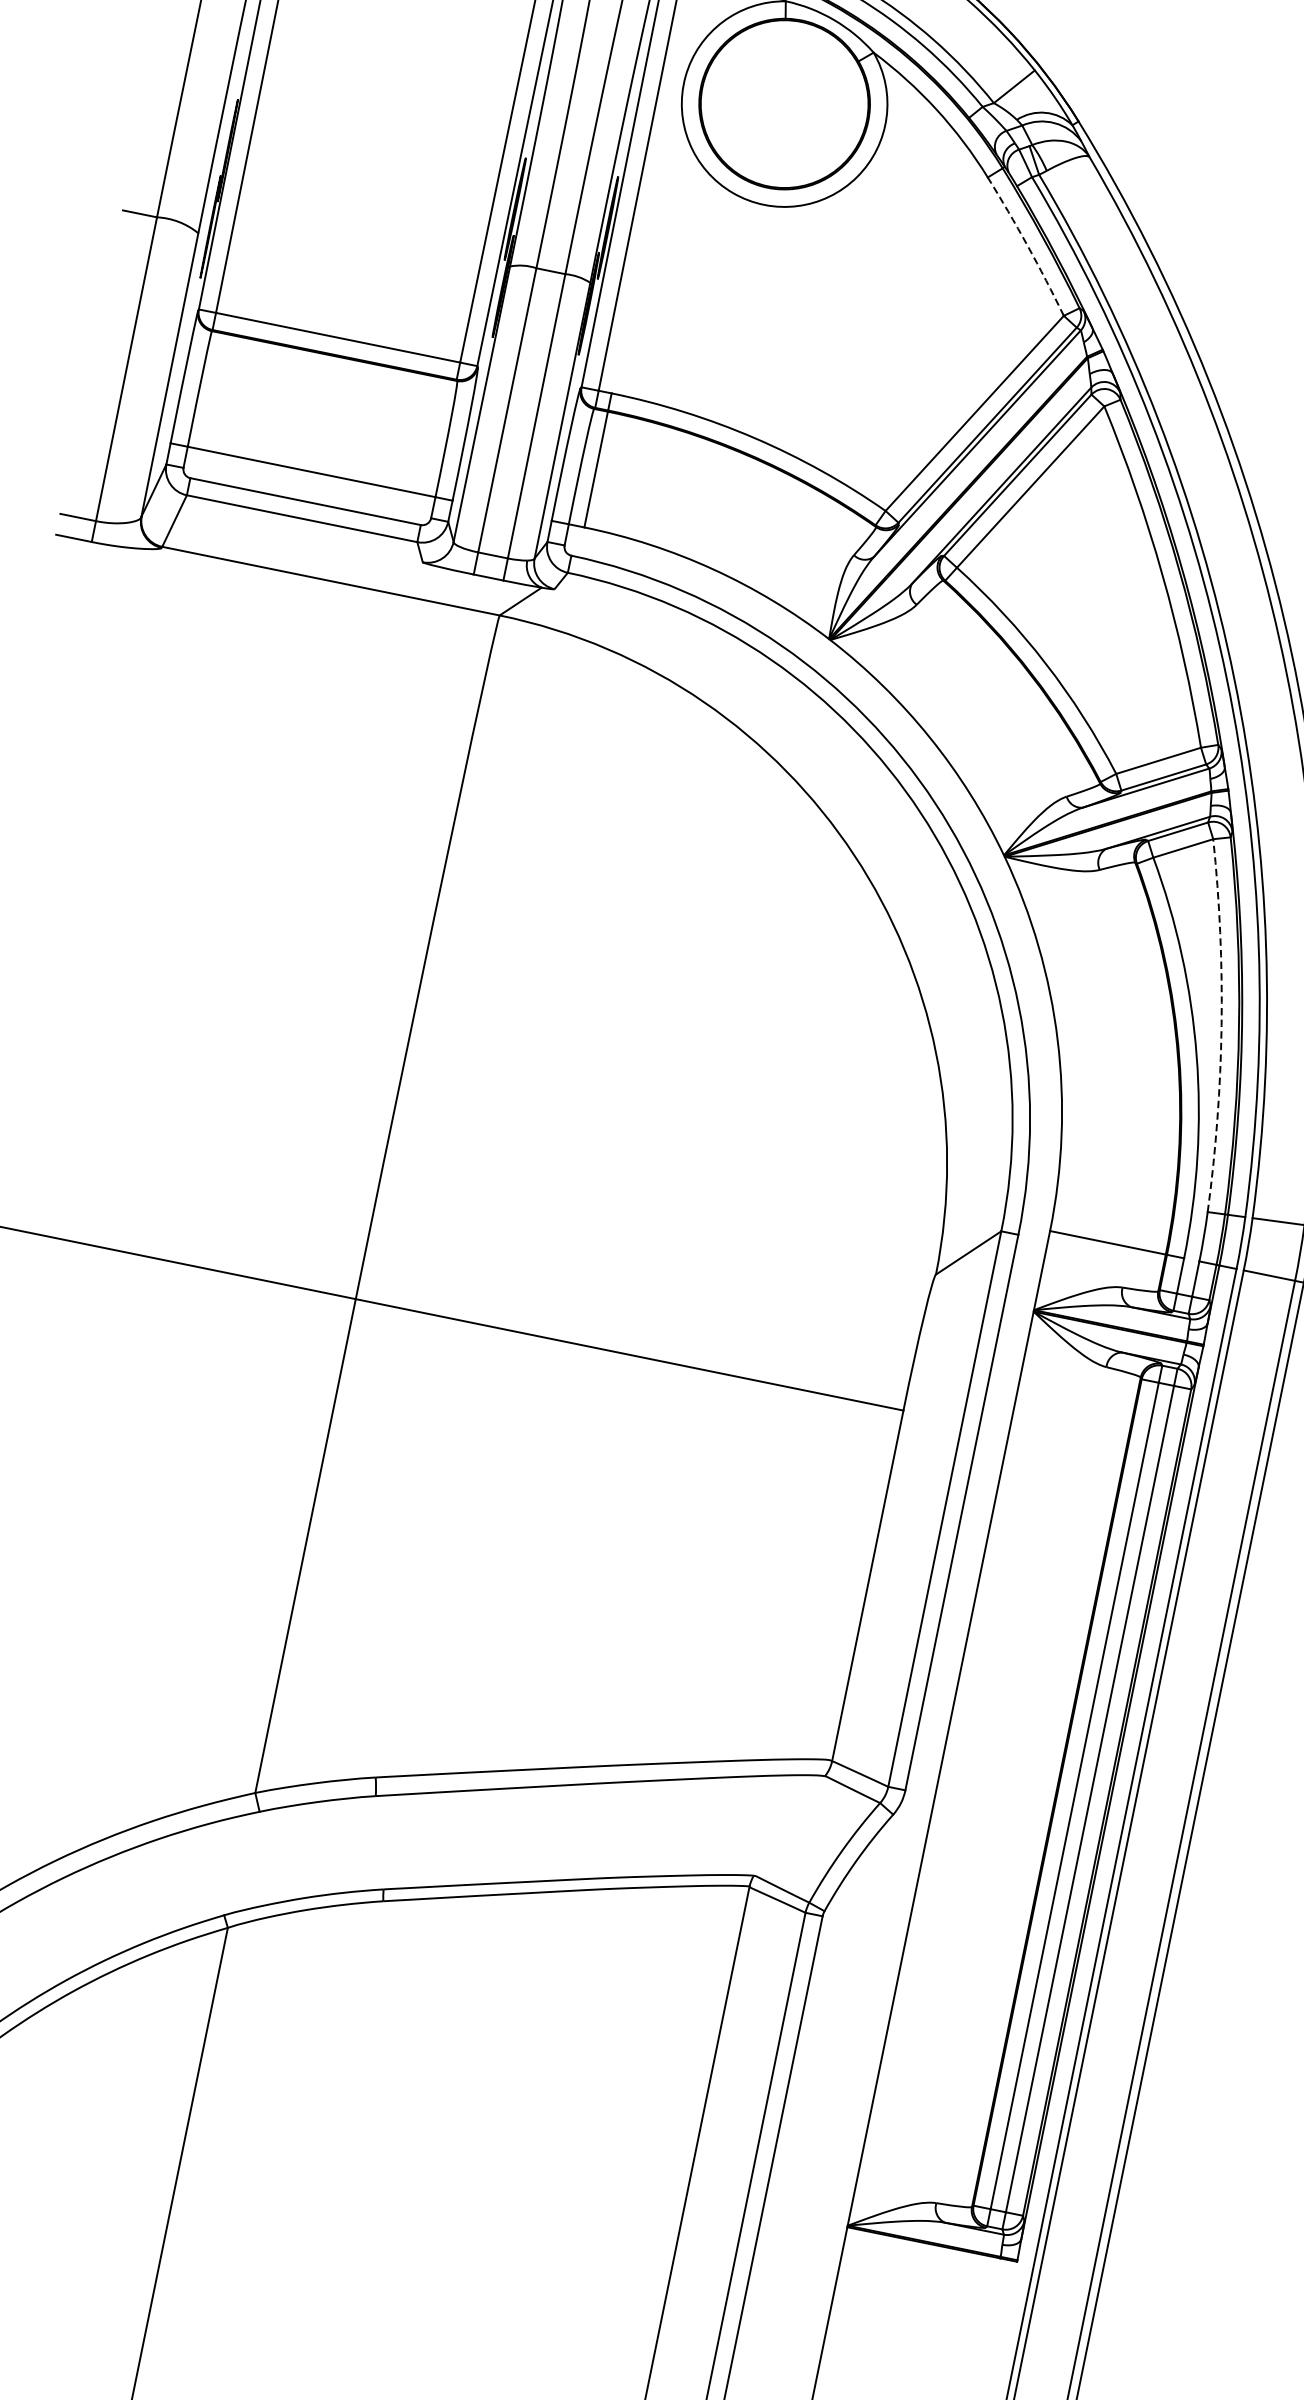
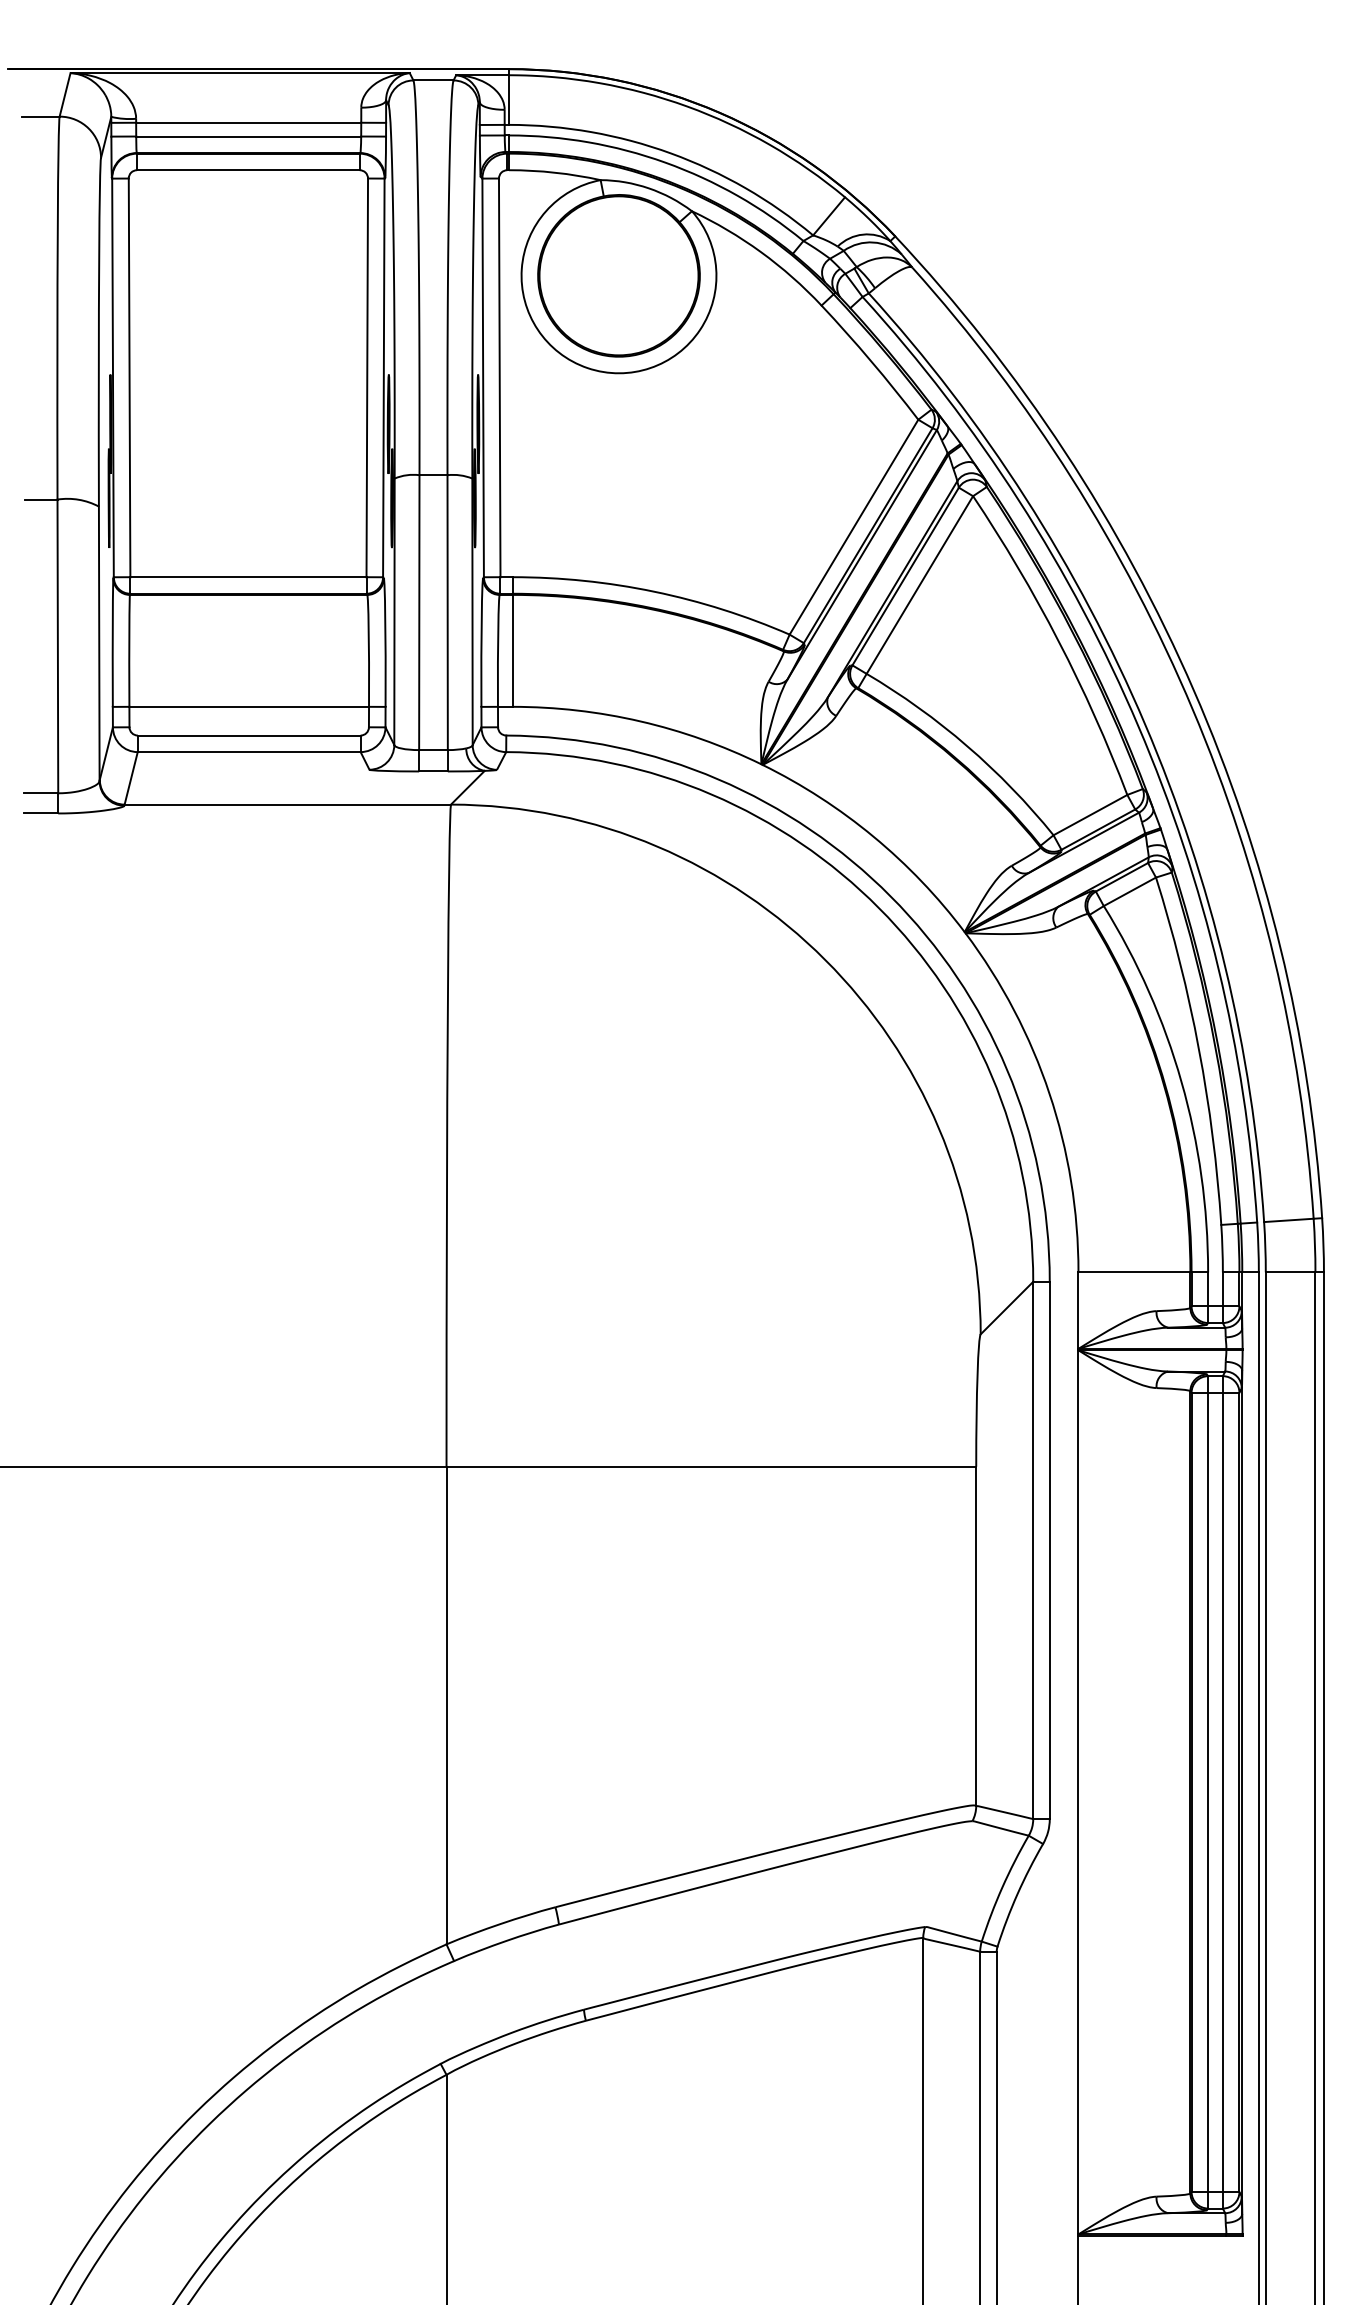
arc: (1027, 245) -> (871, 361), dashed -> solid
arc: (1221, 1025) -> (1198, 1049), dashed -> solid

